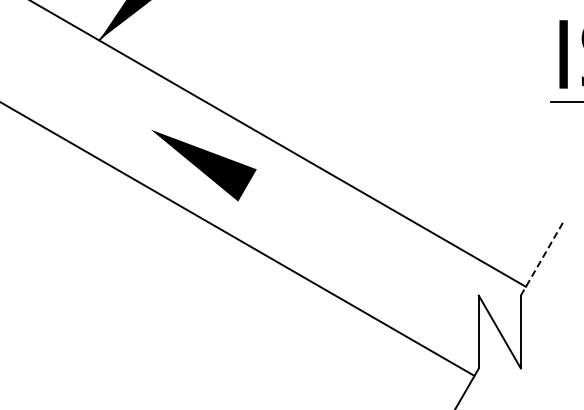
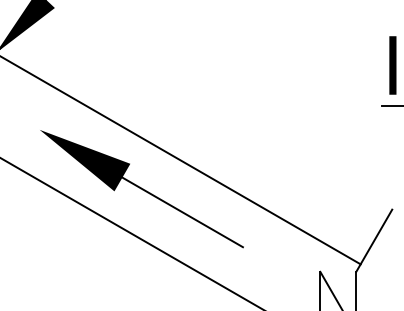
line: (317, 225) -> (182, 211), added
line: (542, 258) -> (374, 240), dashed -> solid

